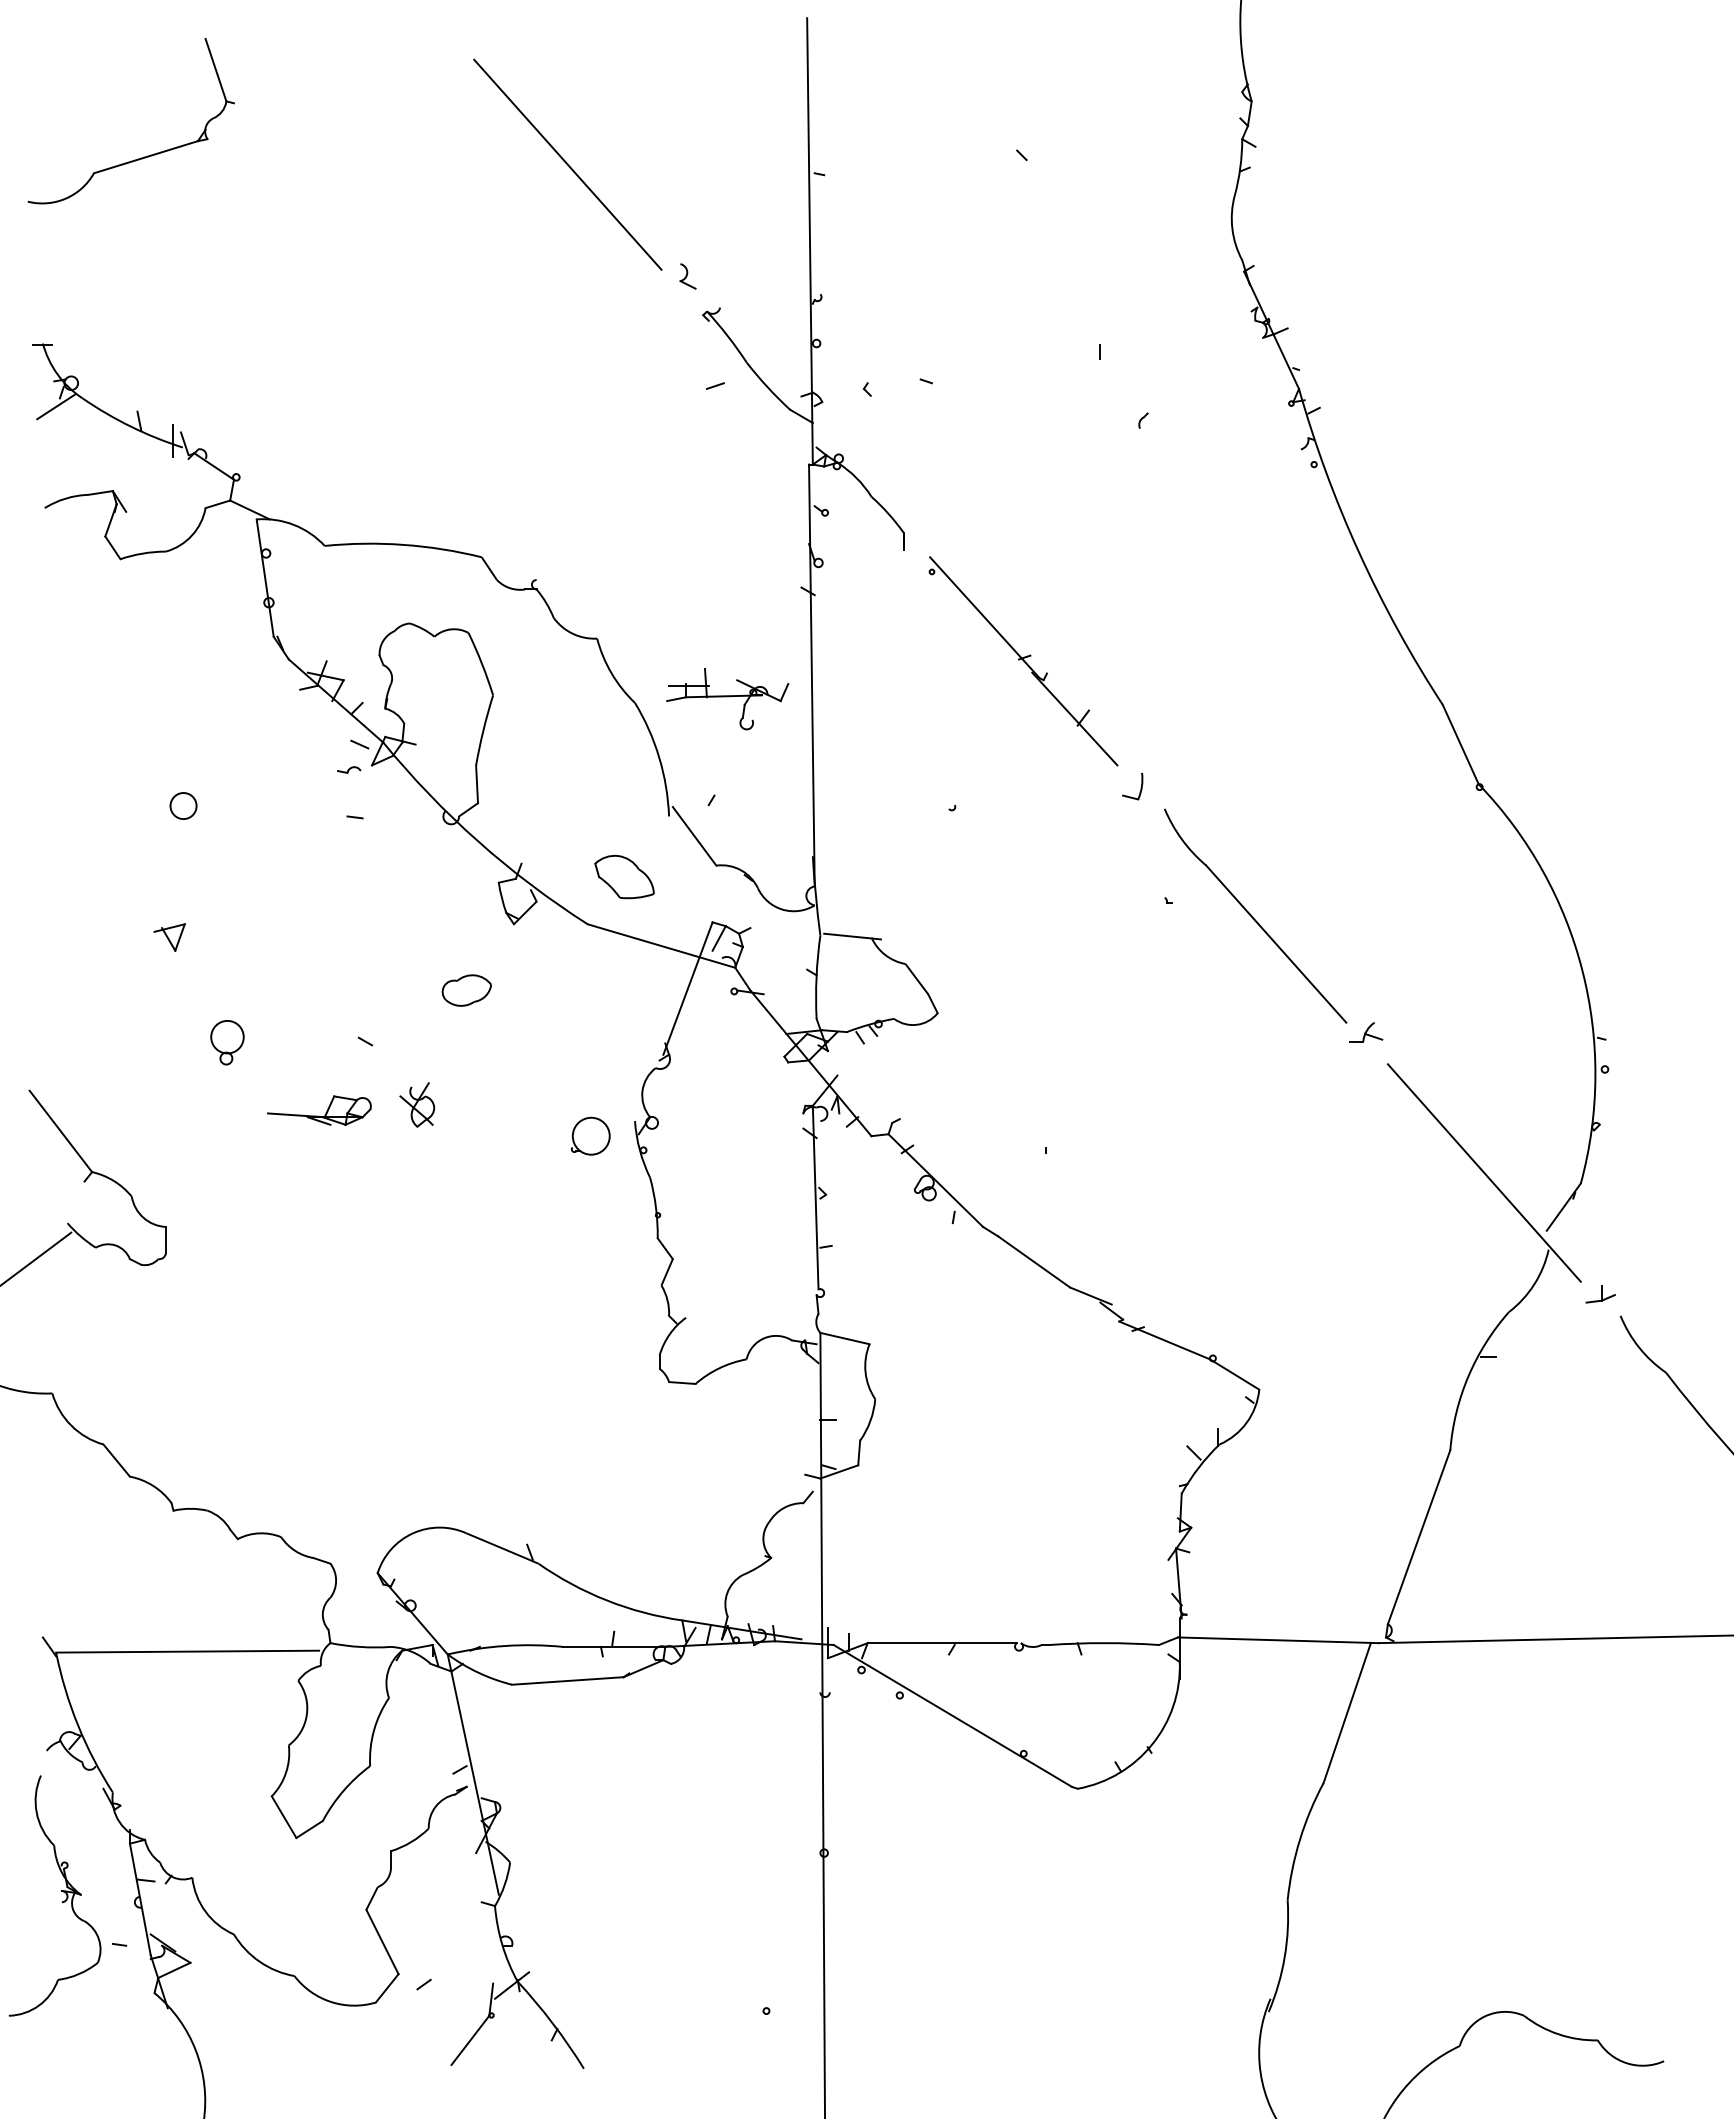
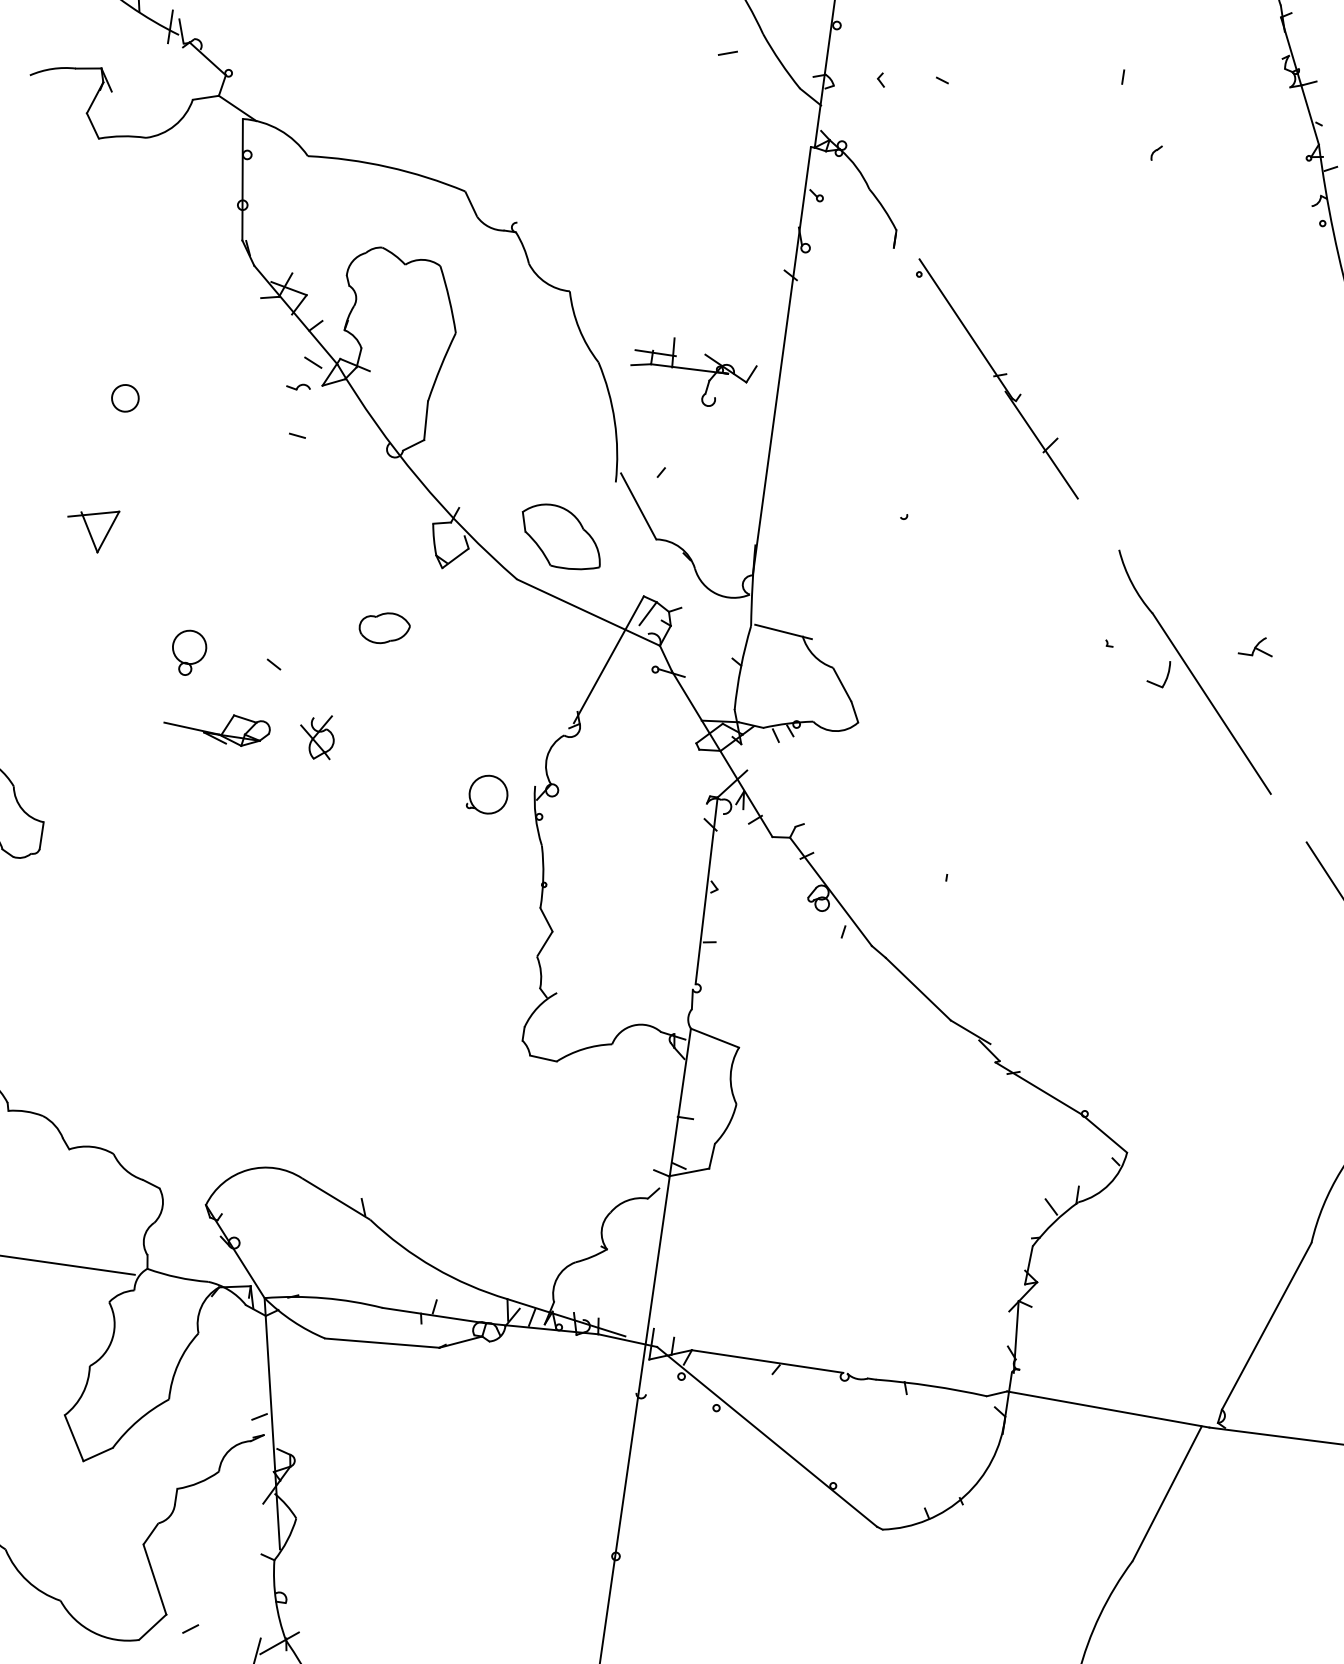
part: (1140, 787) -> (1166, 675), moved
part: (624, 876) -> (561, 536), size x1.4
part: (169, 937) -> (91, 529), size x1.6
part: (1366, 1032) -> (1256, 646), moved
part: (227, 1042) -> (188, 652), moved

